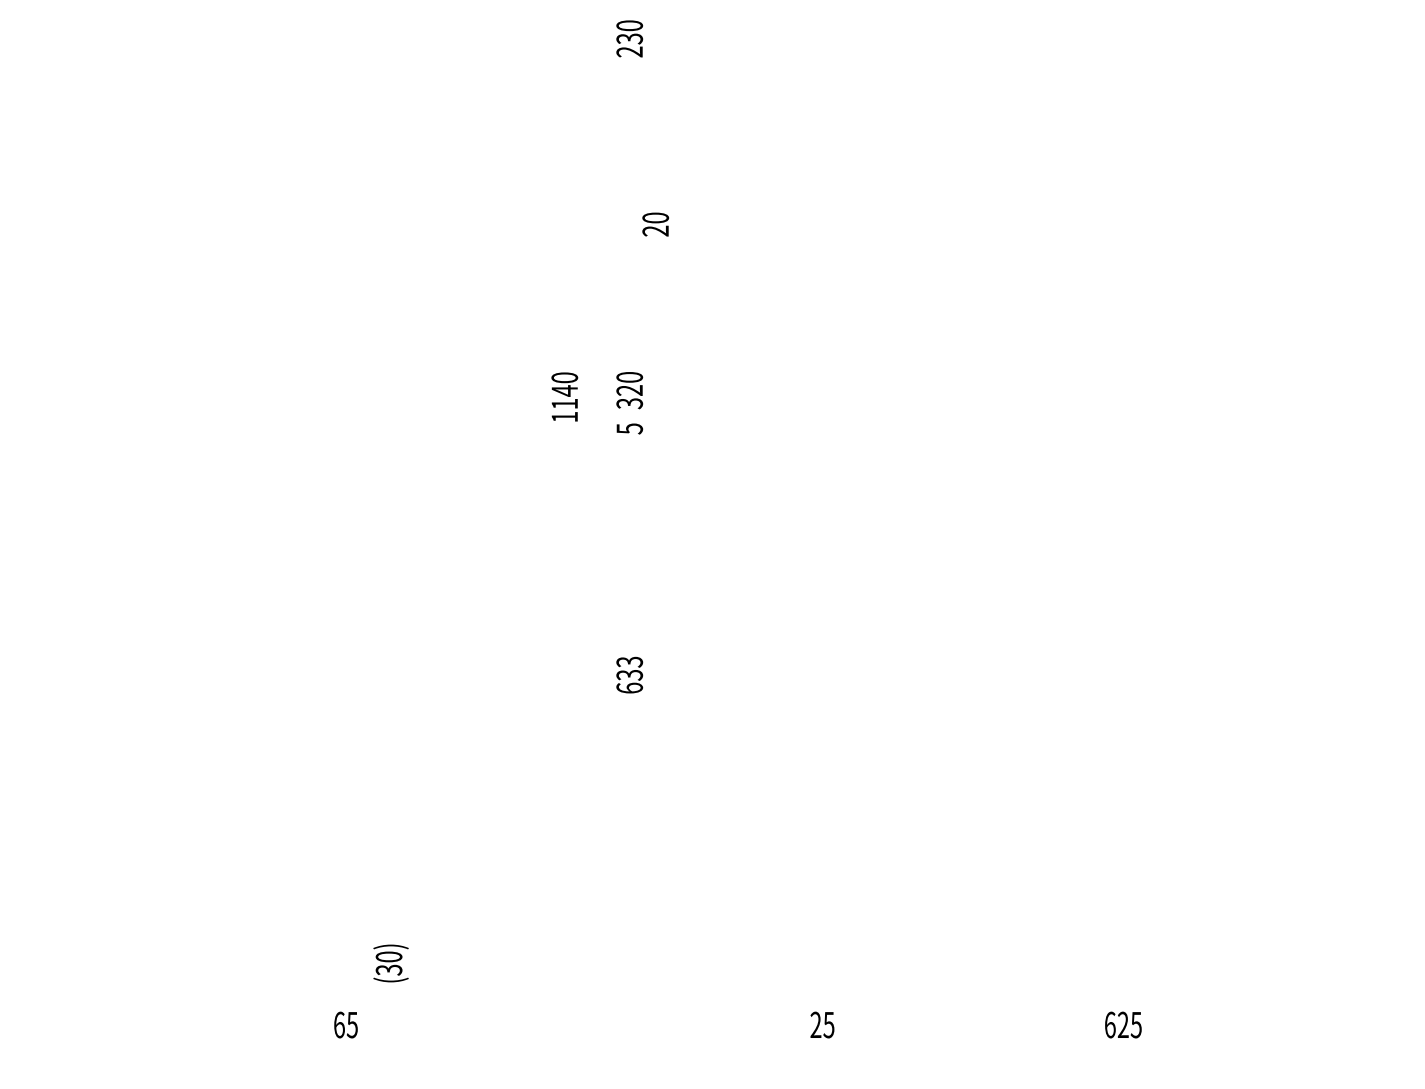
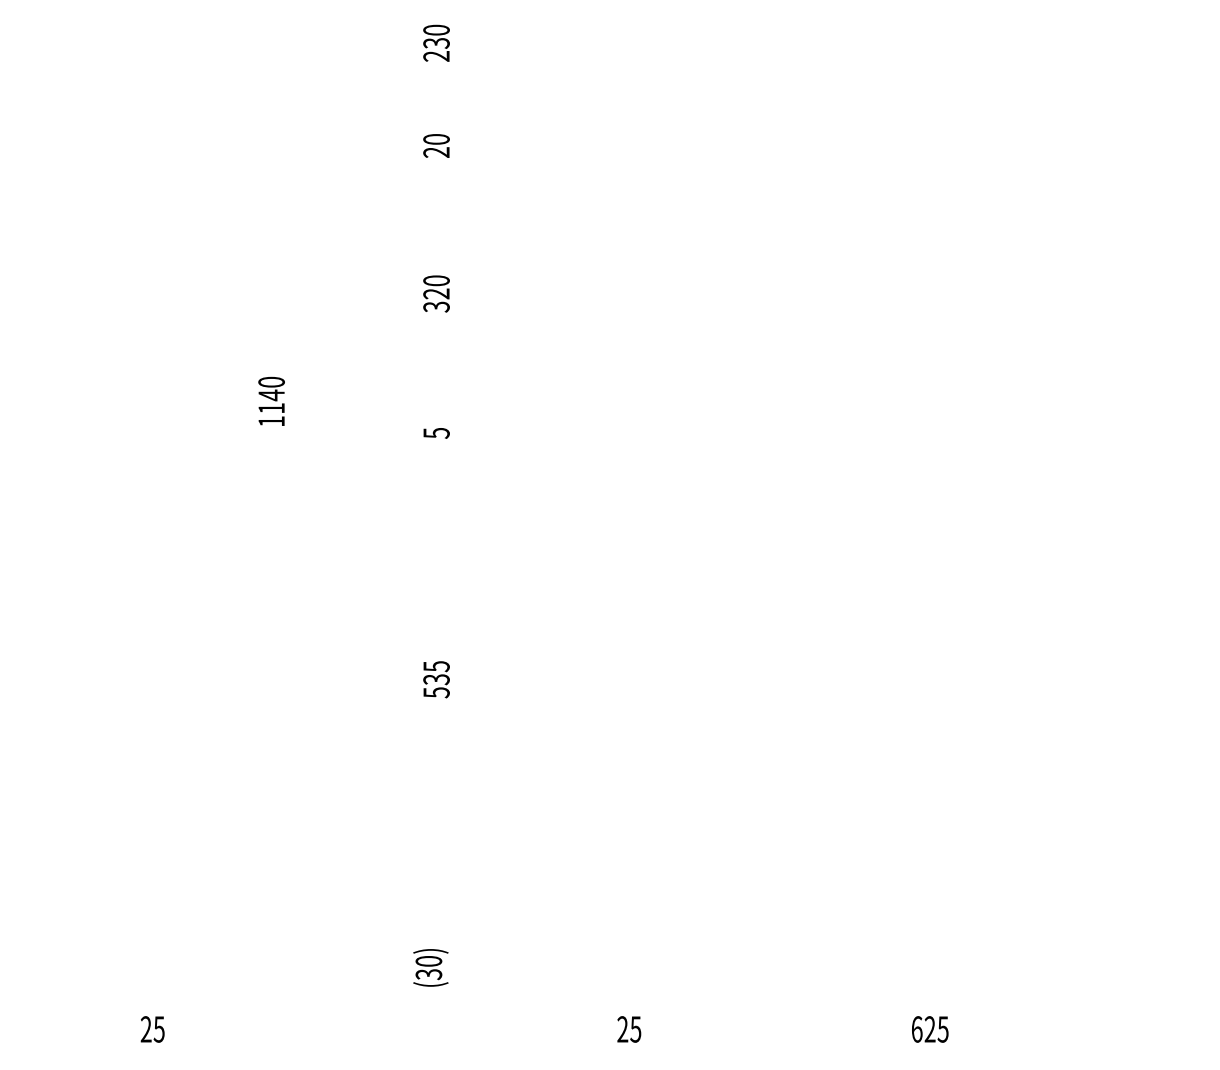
text: (655, 224) -> (436, 145), moved
text: (629, 390) -> (436, 293), moved
text: (564, 396) -> (271, 400), moved
text: (629, 674) -> (436, 678), 633 -> 535
text: (390, 963) -> (430, 967), moved
text: (339, 1024) -> (146, 1028), 65 -> 25

